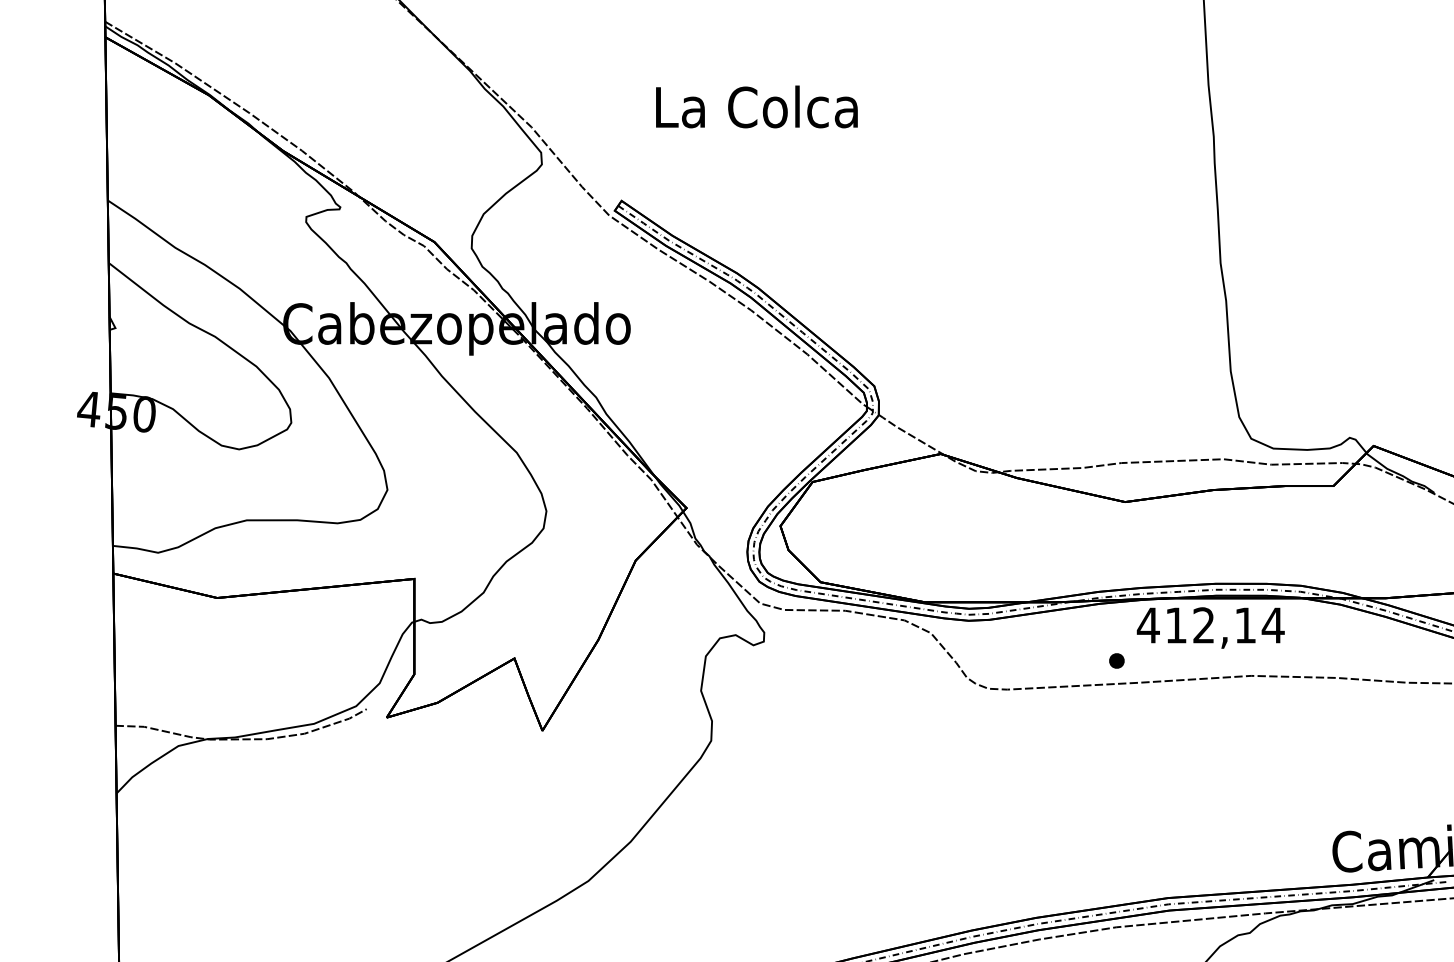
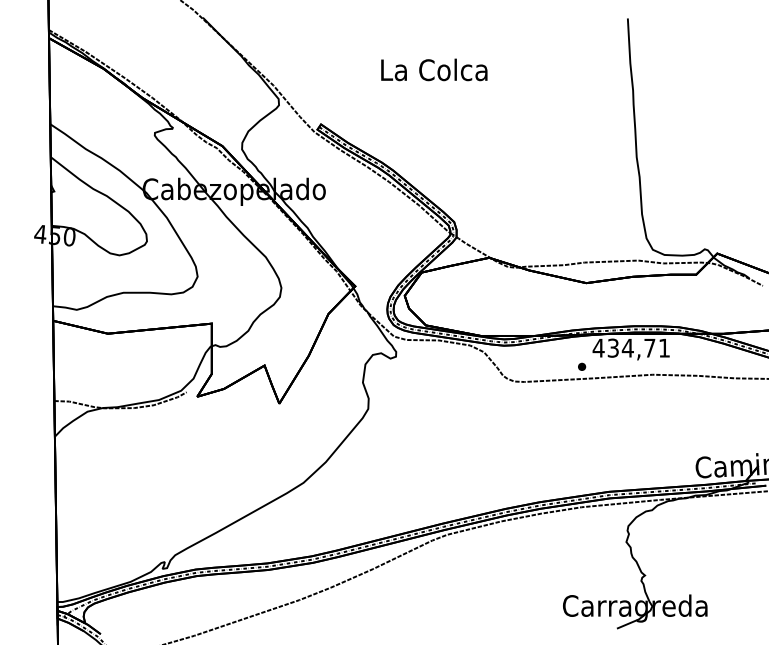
text: (757, 106) -> (434, 69), moved
text: (1224, 624) -> (638, 347), 412,14 -> 434,71

